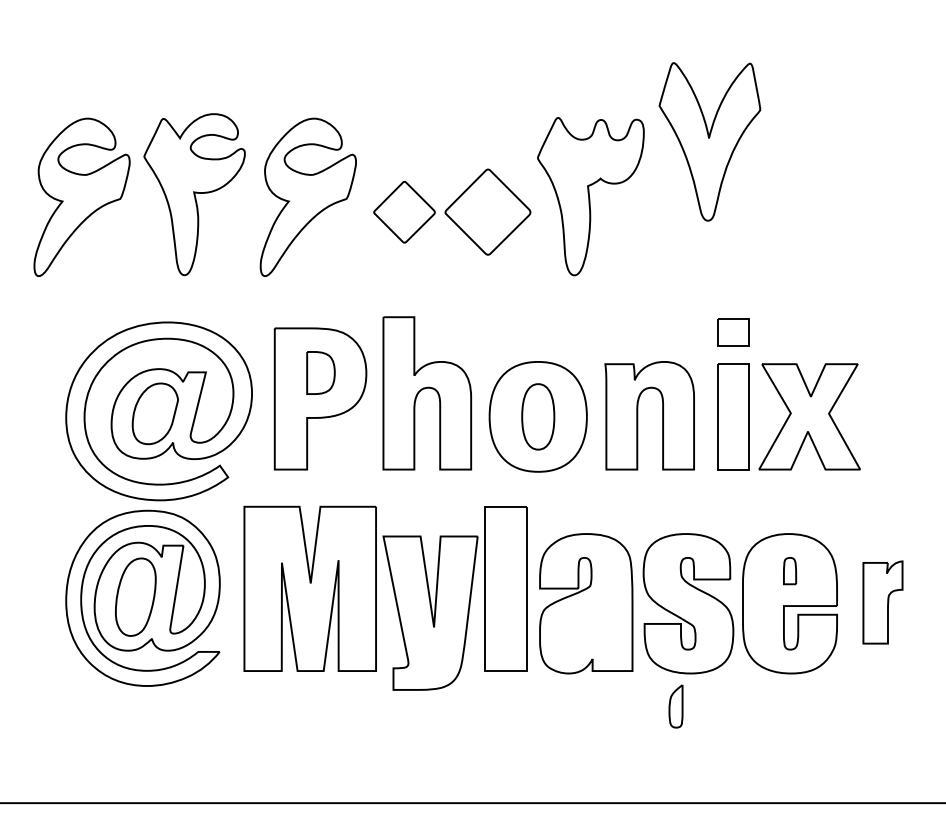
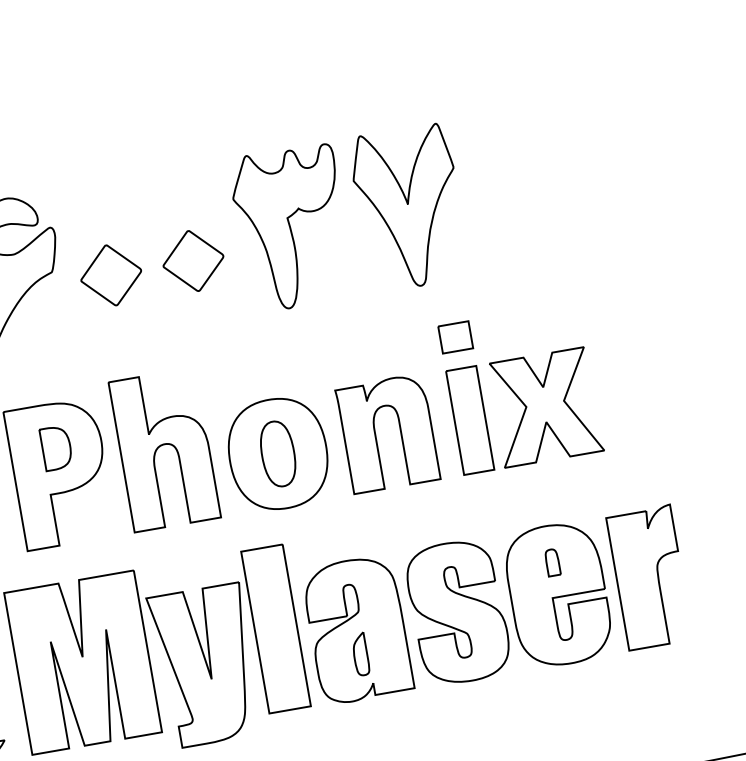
part: (709, 141) -> (408, 207), moved
part: (487, 212) -> (192, 261), size x0.71
part: (882, 602) -> (649, 577), size x1.67
part: (675, 706) -> (360, 654), moved

